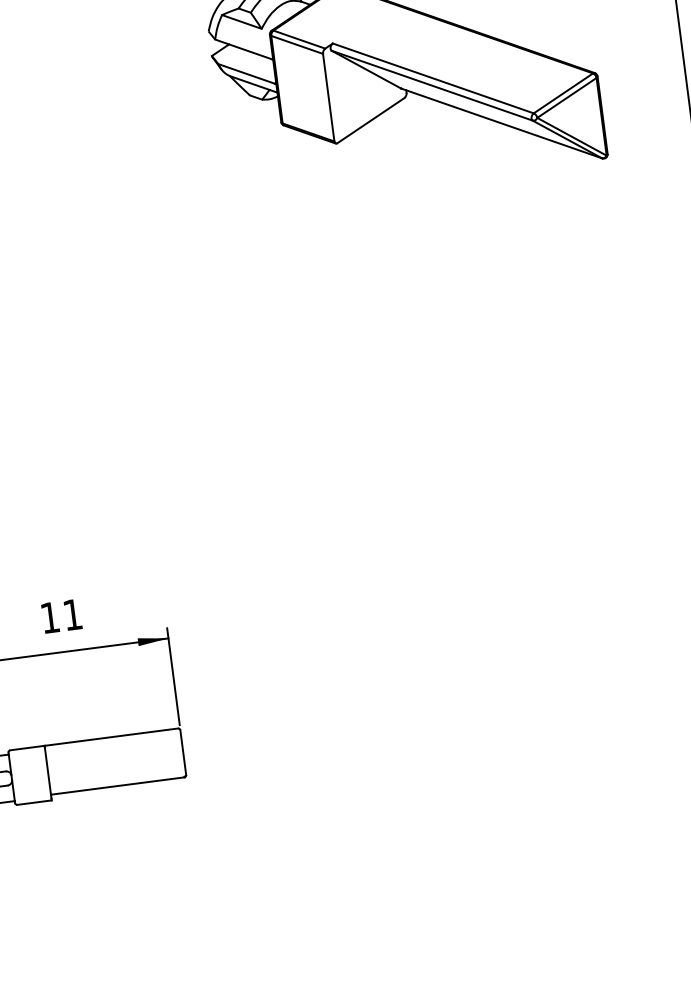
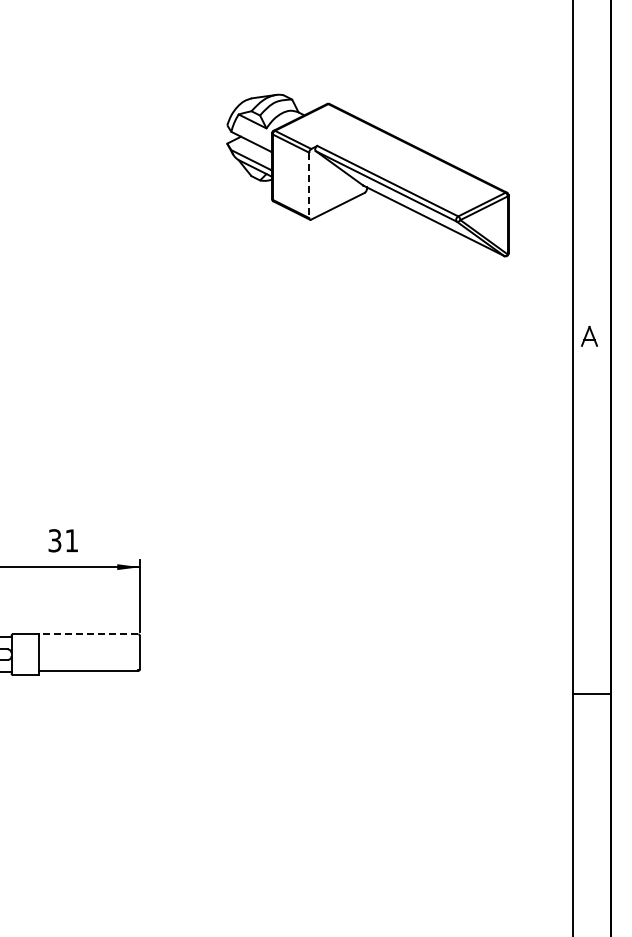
line: (329, 97) -> (309, 185), solid -> dashed
text: (49, 617) -> (54, 540), 11 -> 31
line: (111, 737) -> (88, 634), solid -> dashed

